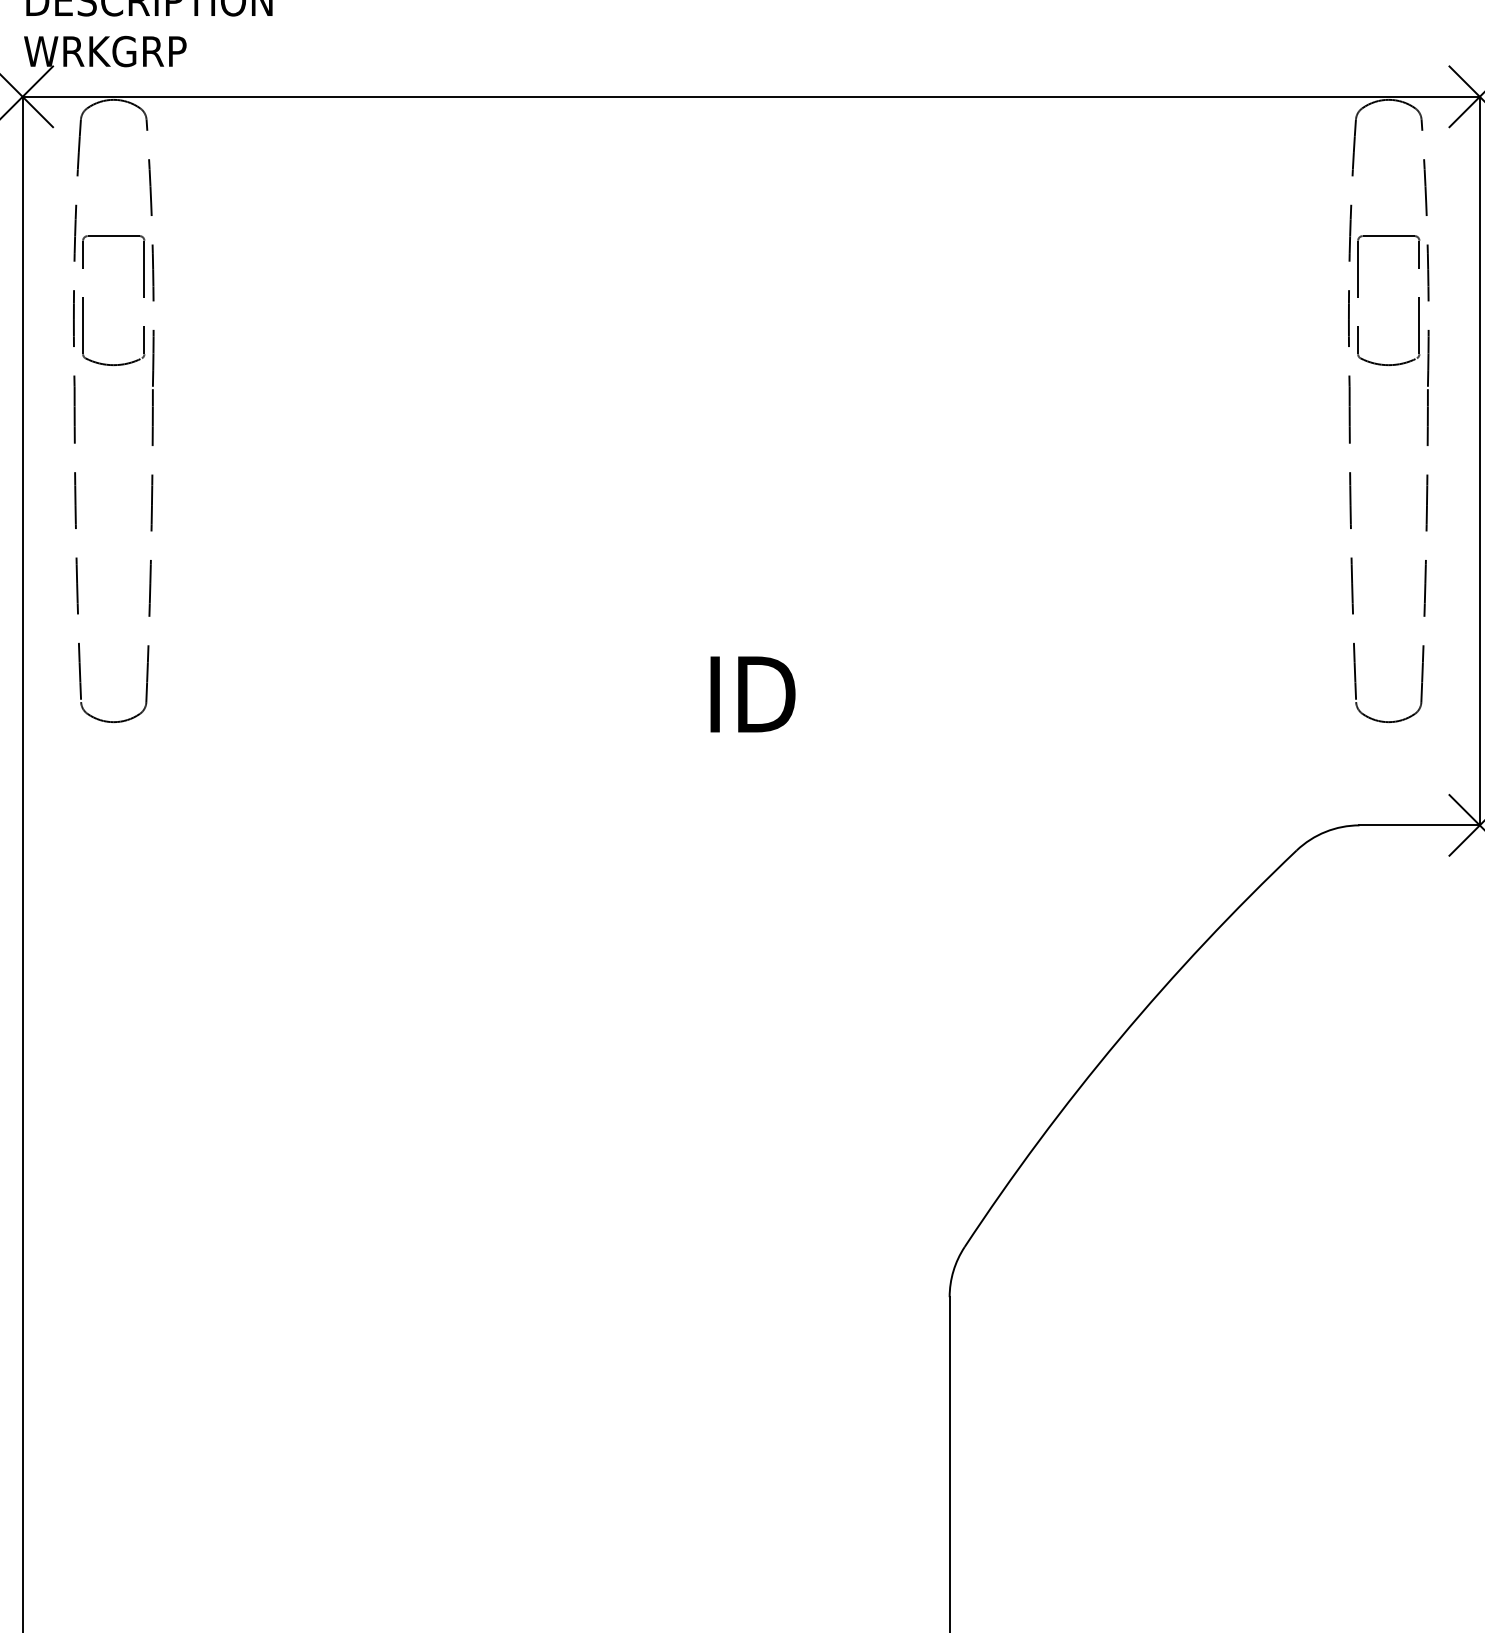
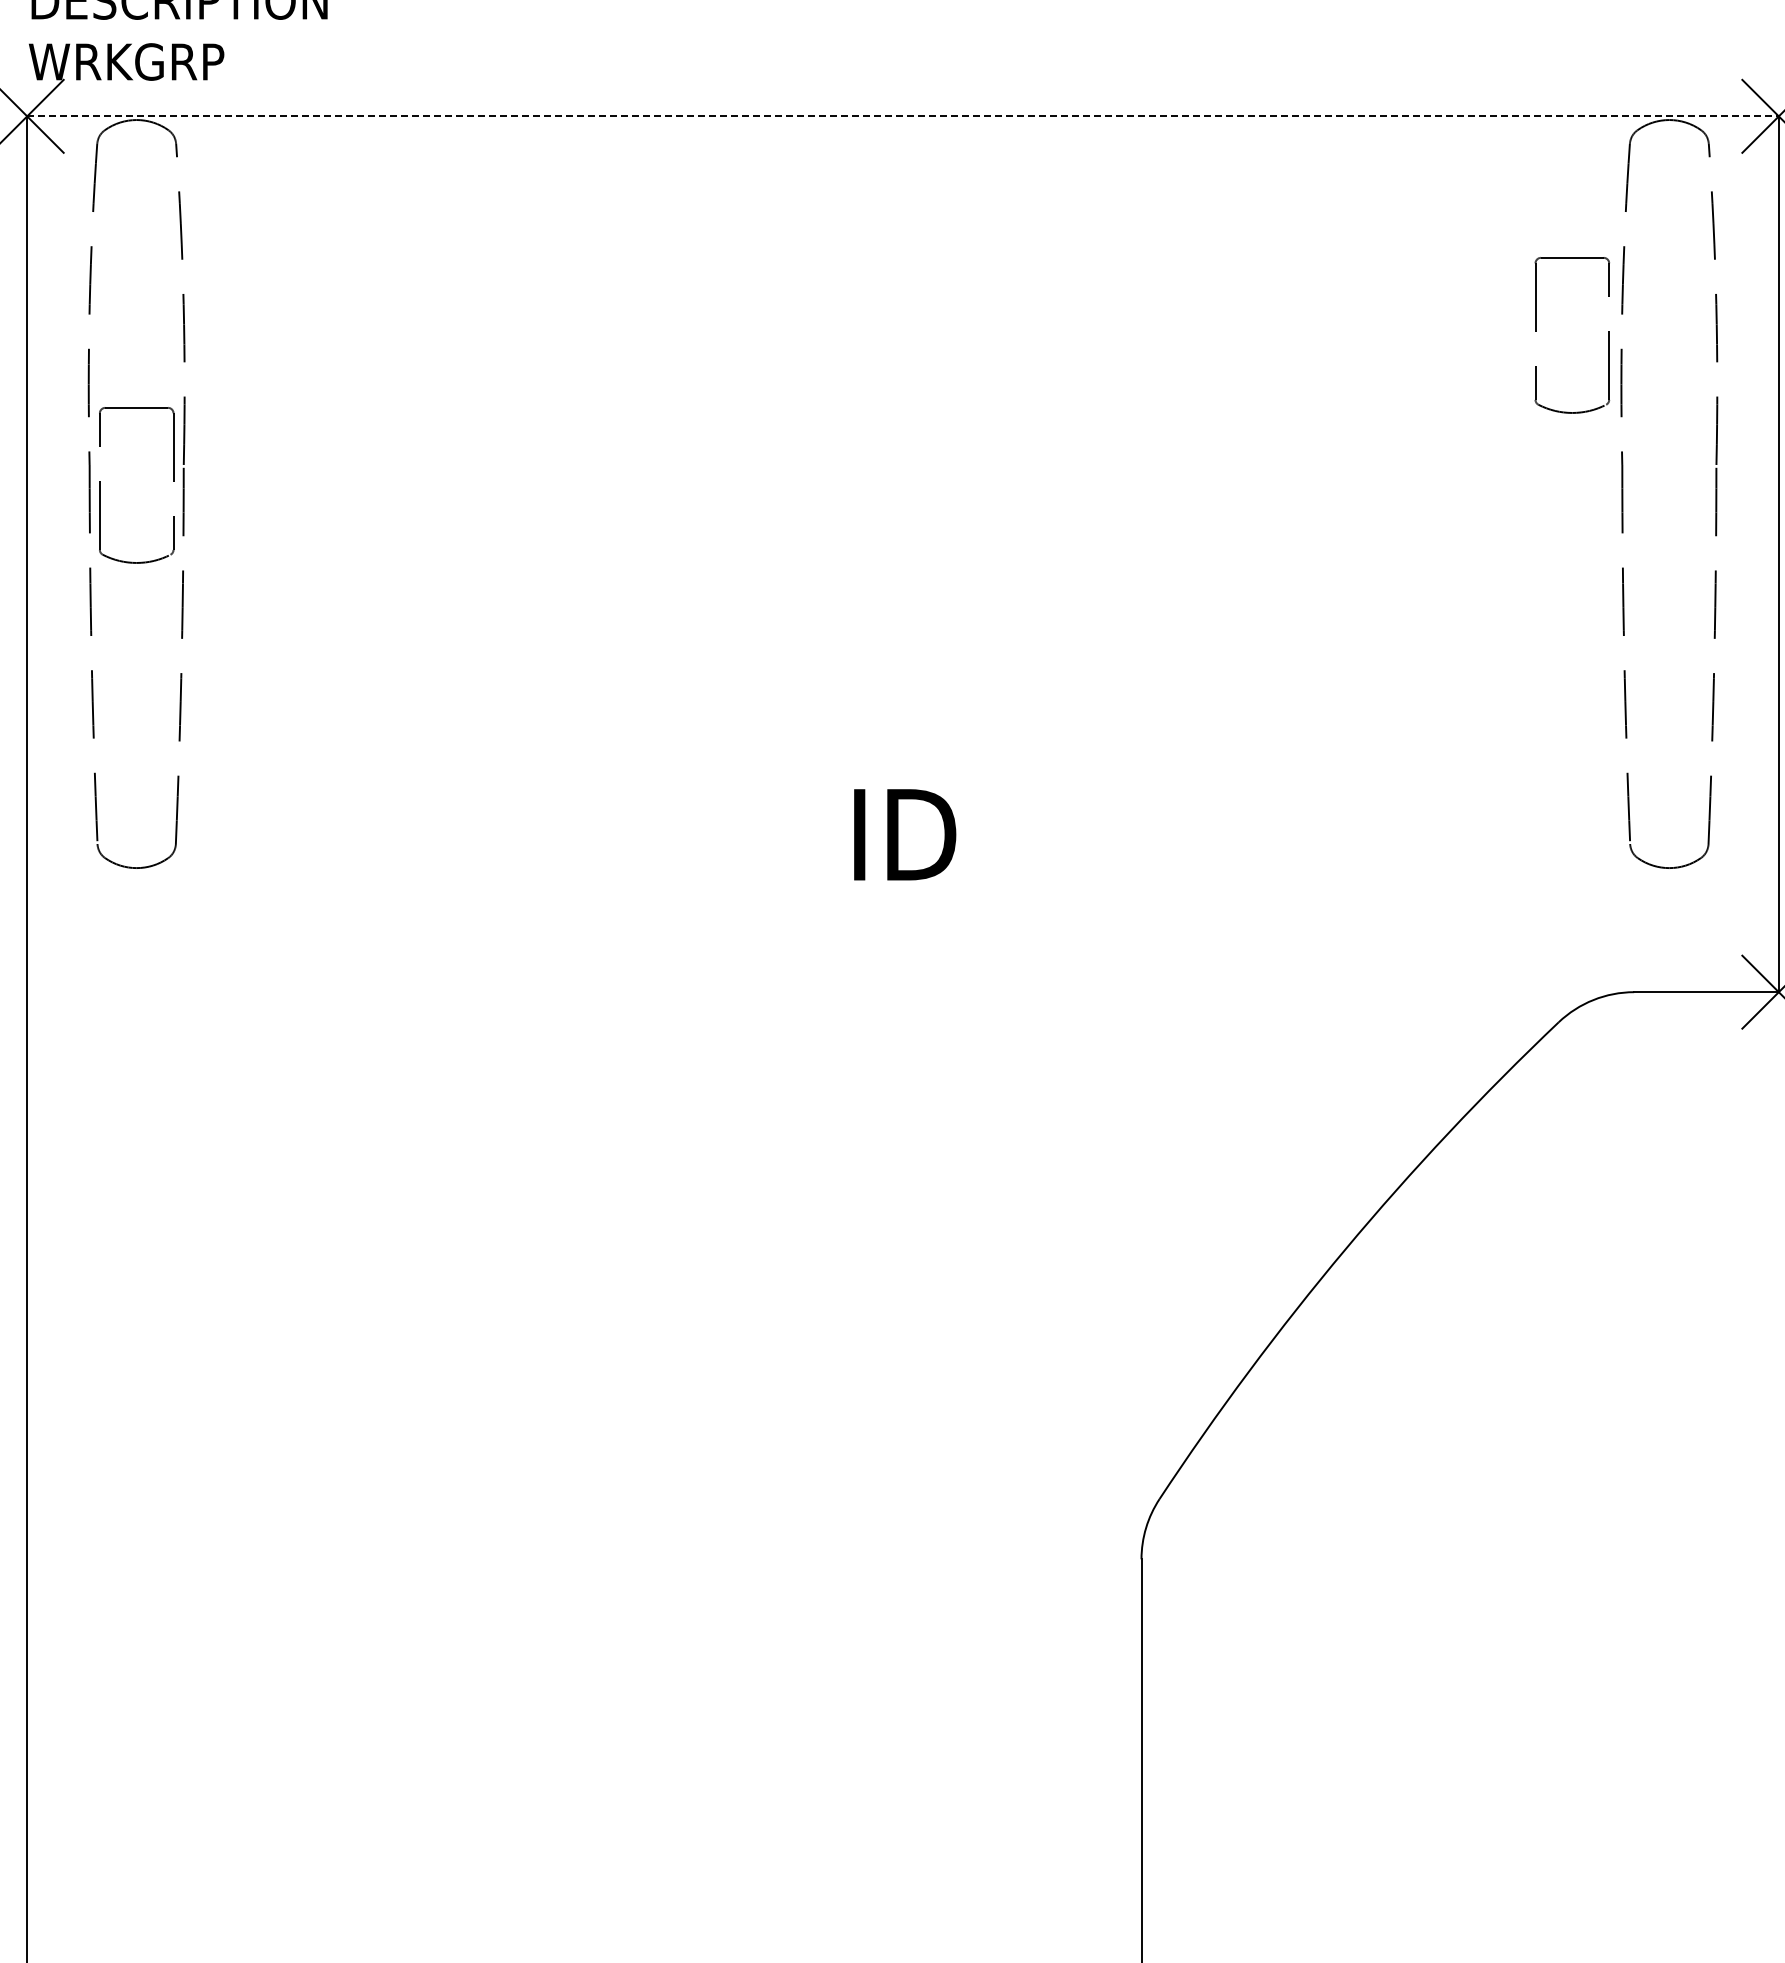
line: (751, 96) -> (903, 116), solid -> dashed
part: (83, 300) -> (100, 485), moved
part: (1418, 300) -> (1608, 335), moved

